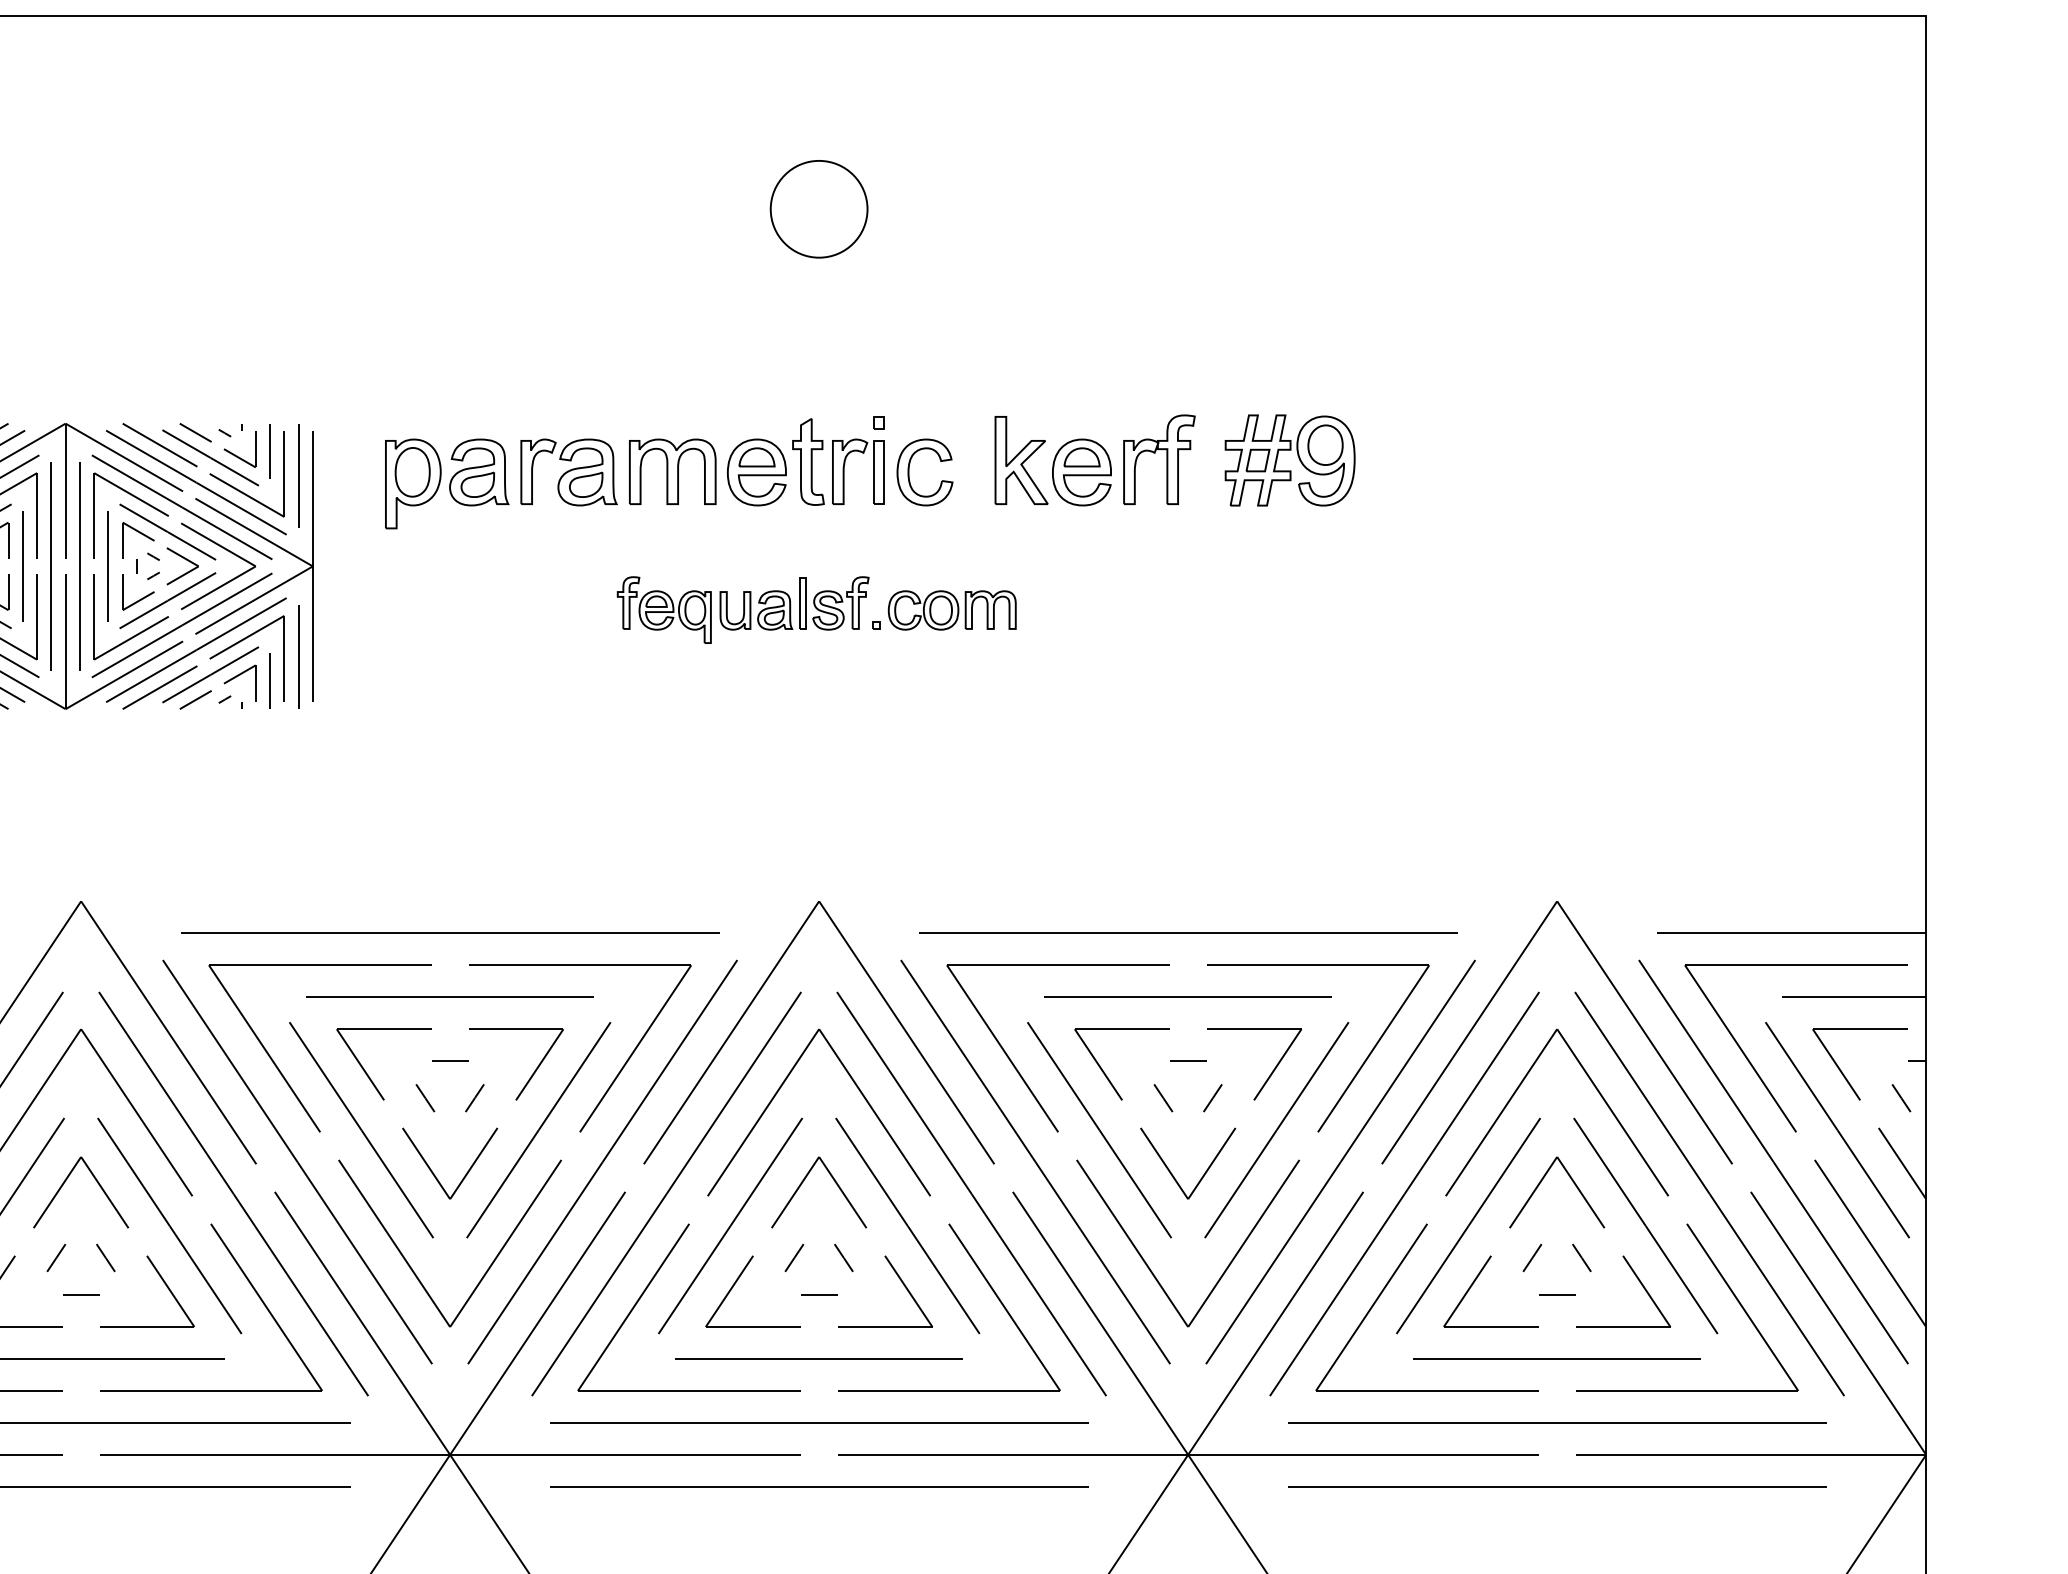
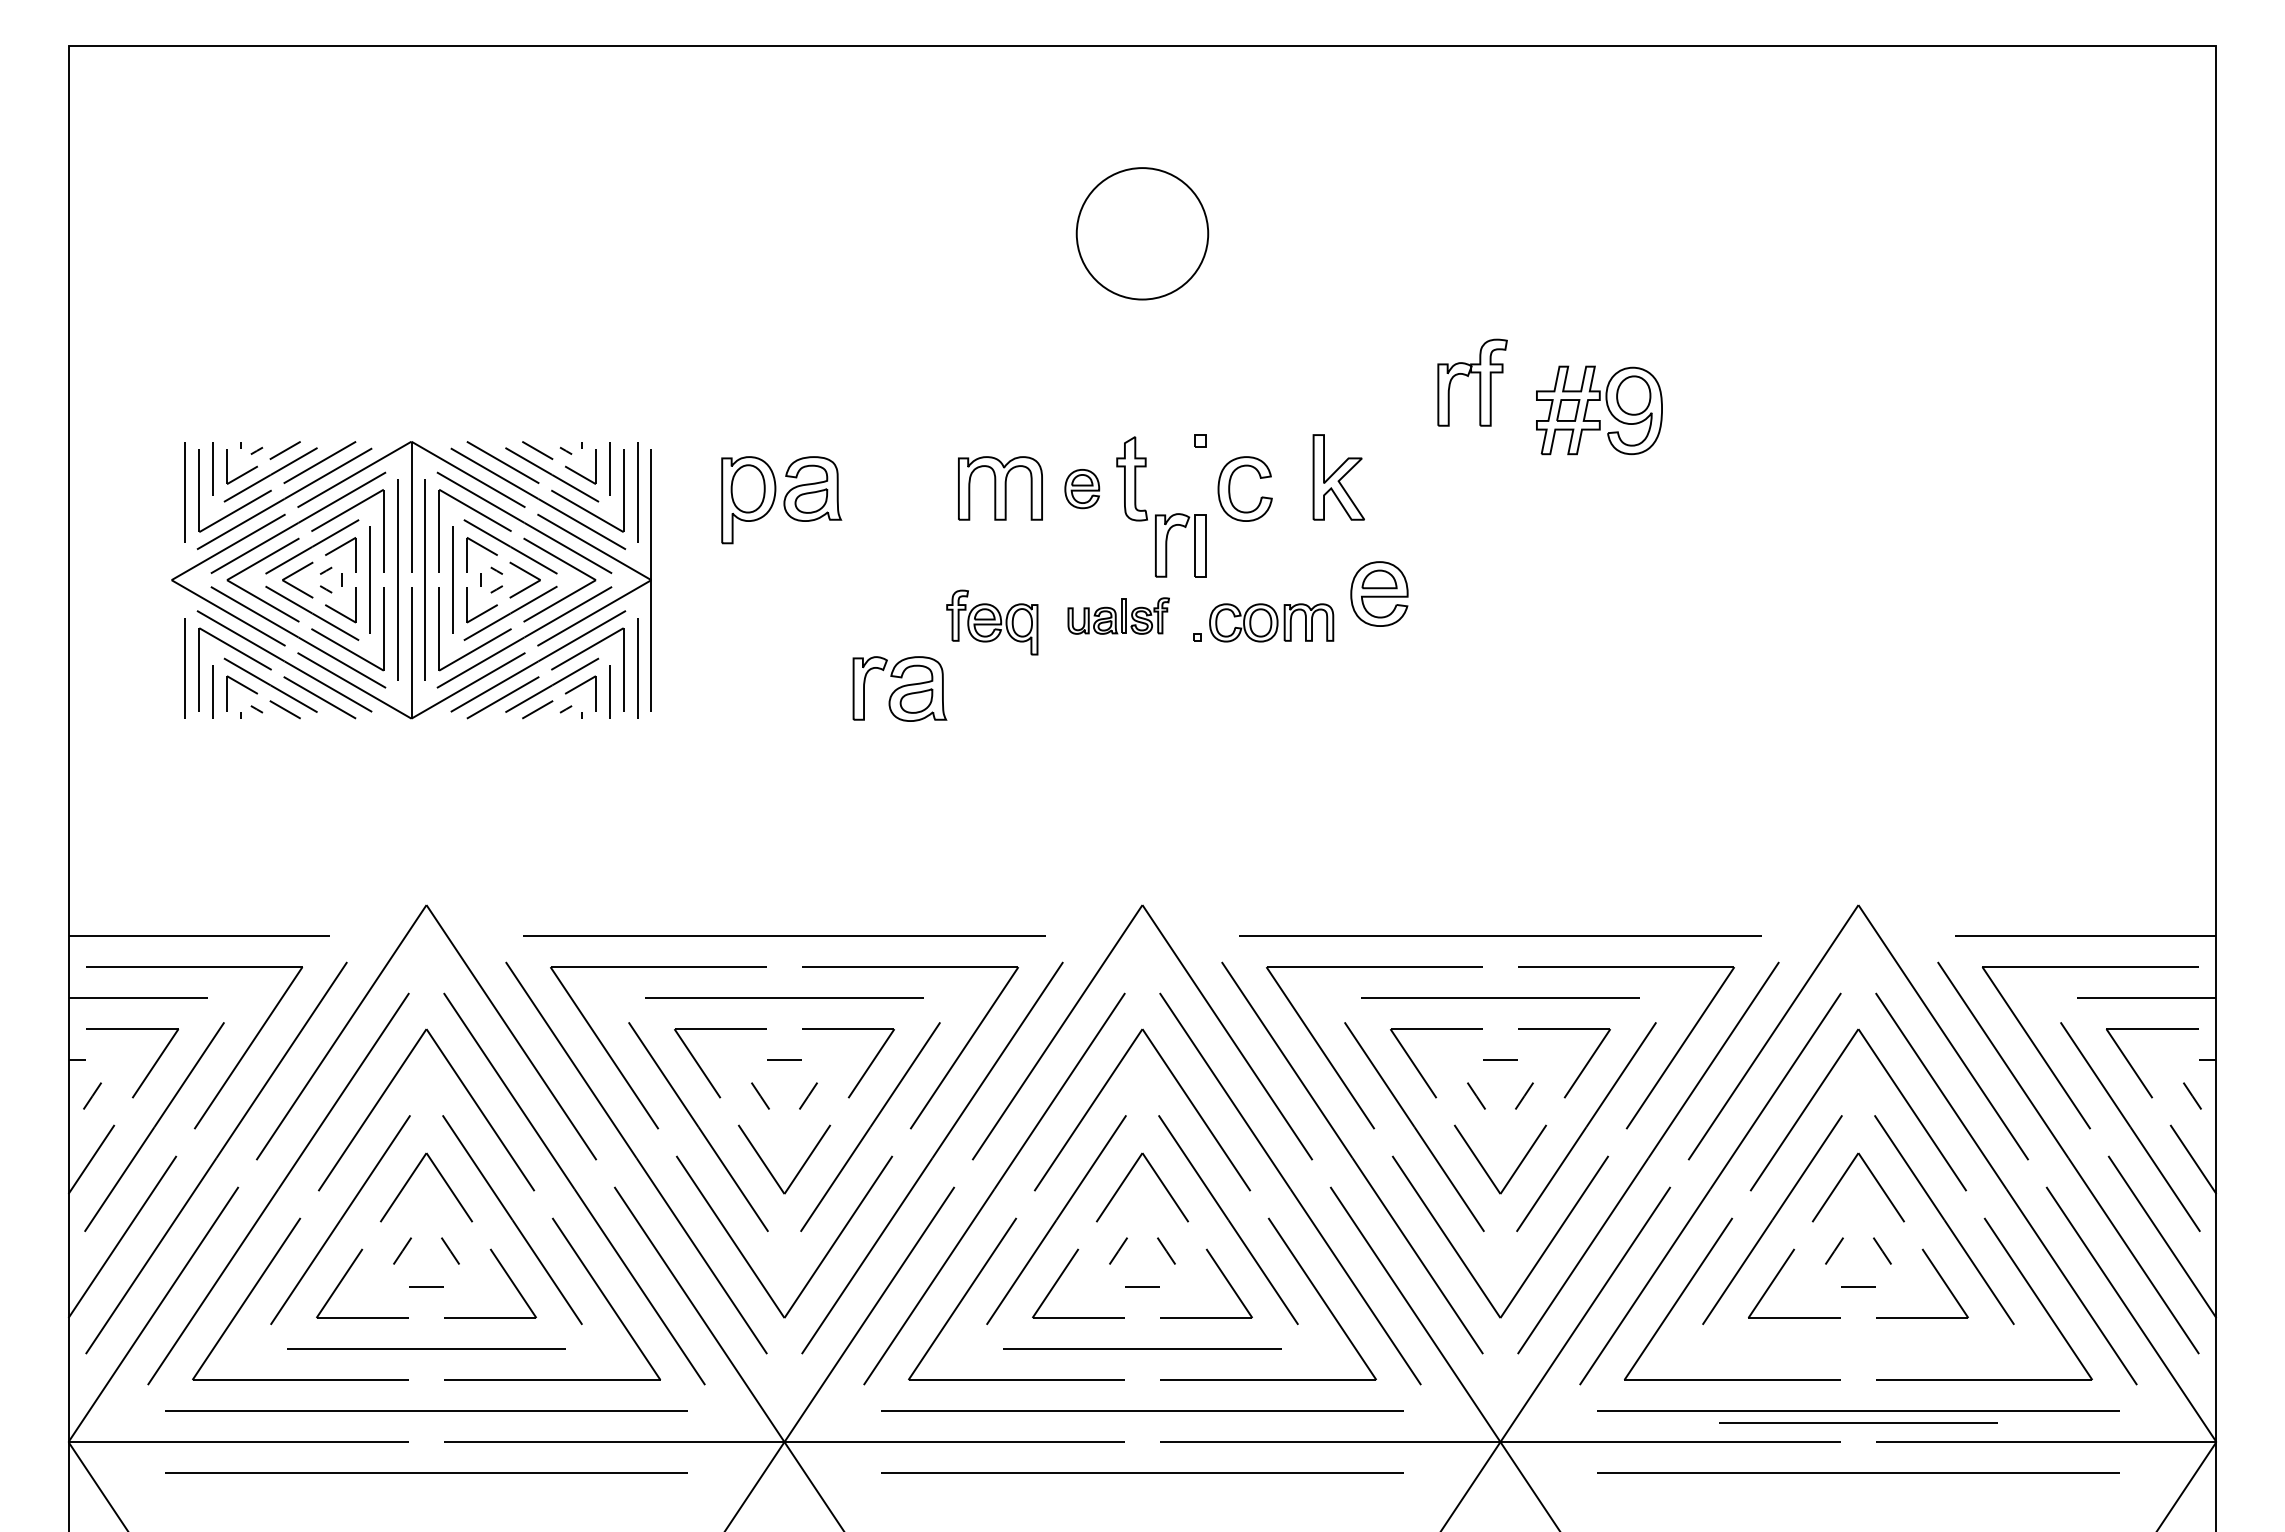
part: (819, 209) -> (1142, 233), size x1.4
part: (1155, 454) -> (1468, 377), moved
part: (1298, 458) -> (1607, 408), moved
part: (568, 471) -> (899, 688), moved
part: (757, 471) -> (1082, 488), size x0.6
part: (844, 471) -> (1167, 545), moved
part: (1082, 471) -> (1379, 593), moved
part: (794, 602) -> (1118, 615), size x0.7
line: (1557, 1358) -> (1858, 1422), moved

